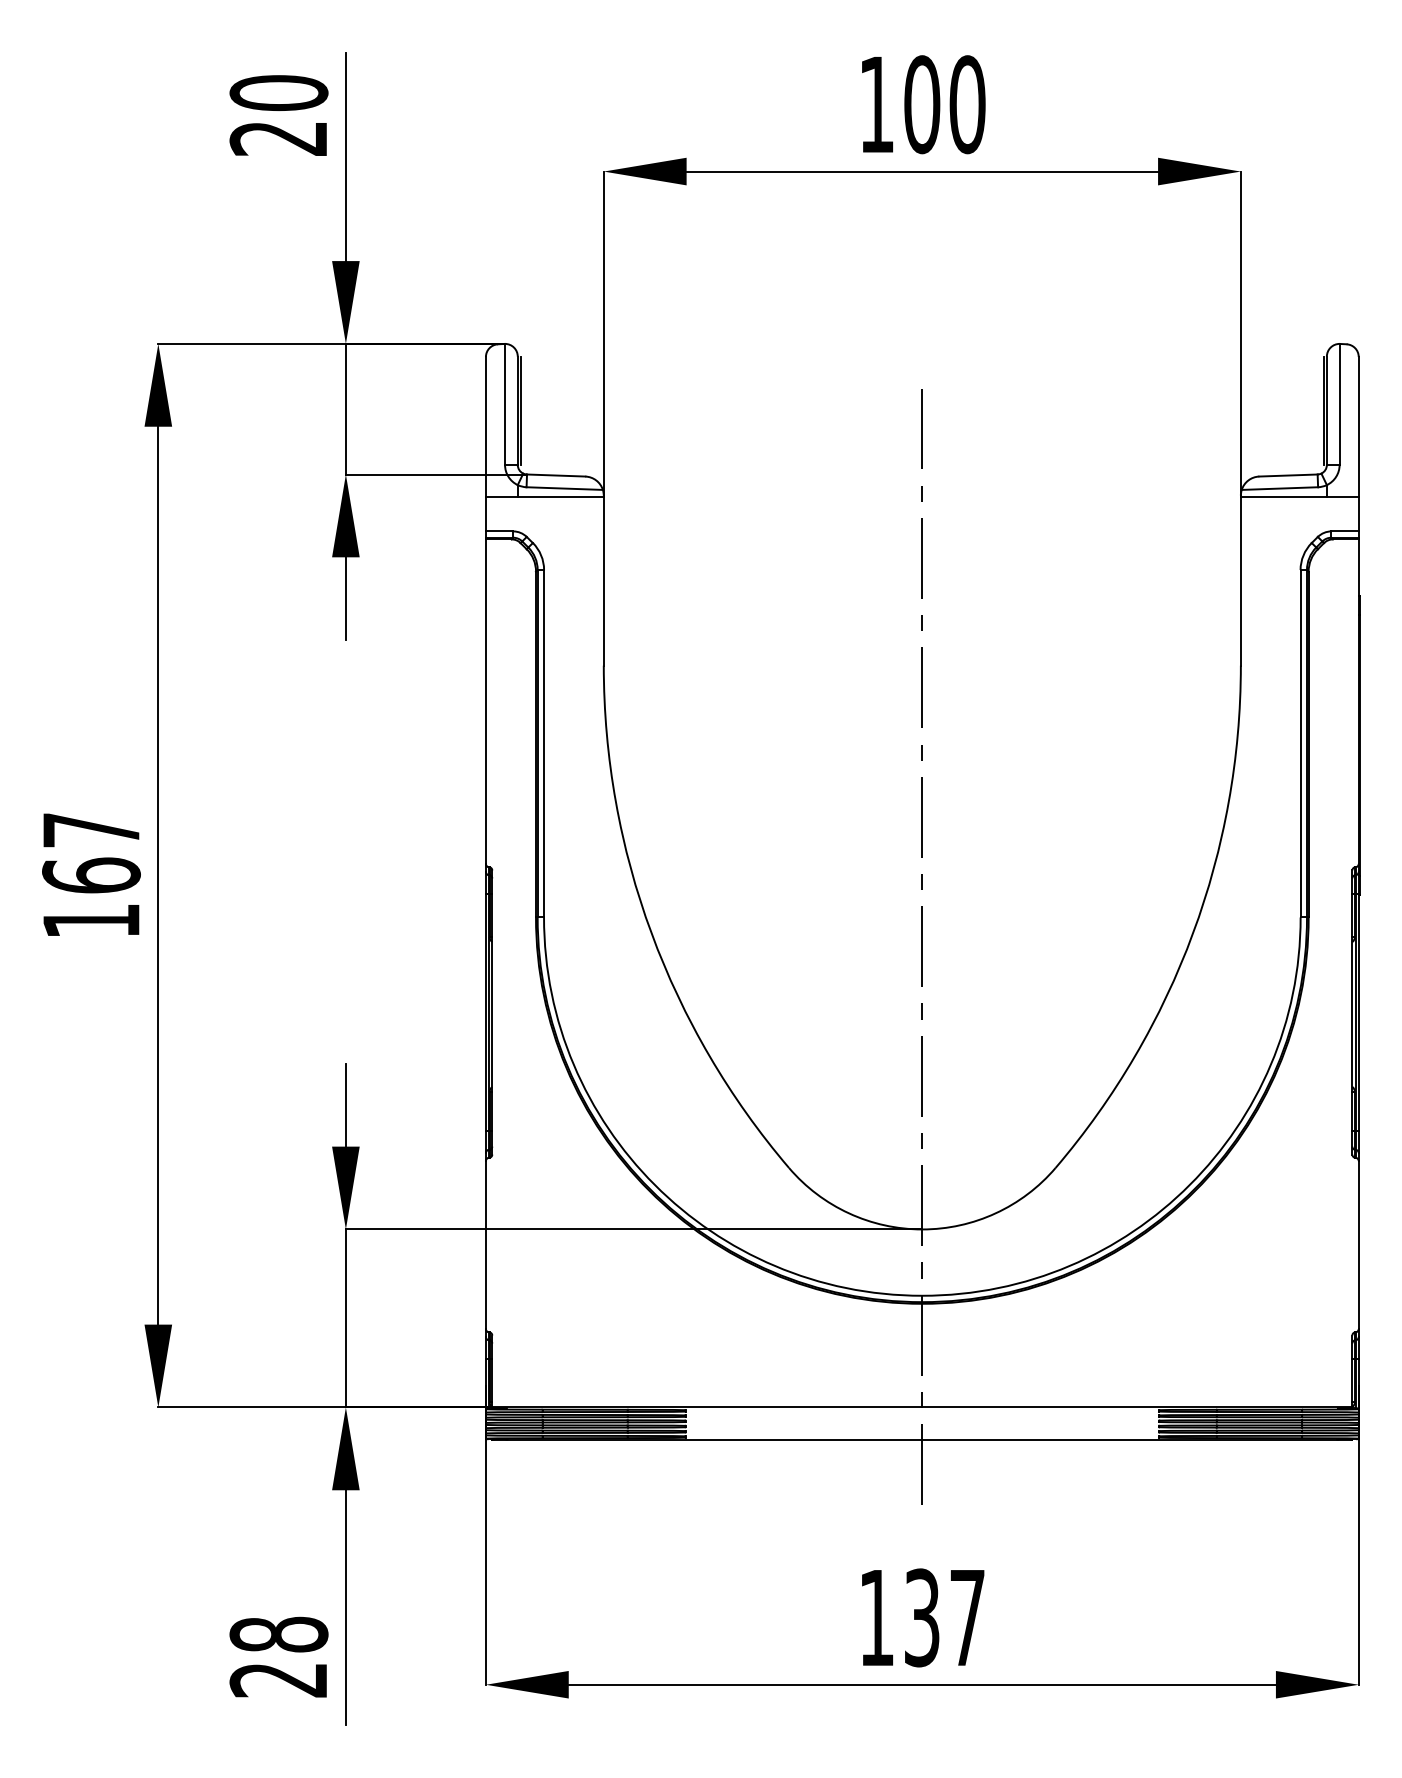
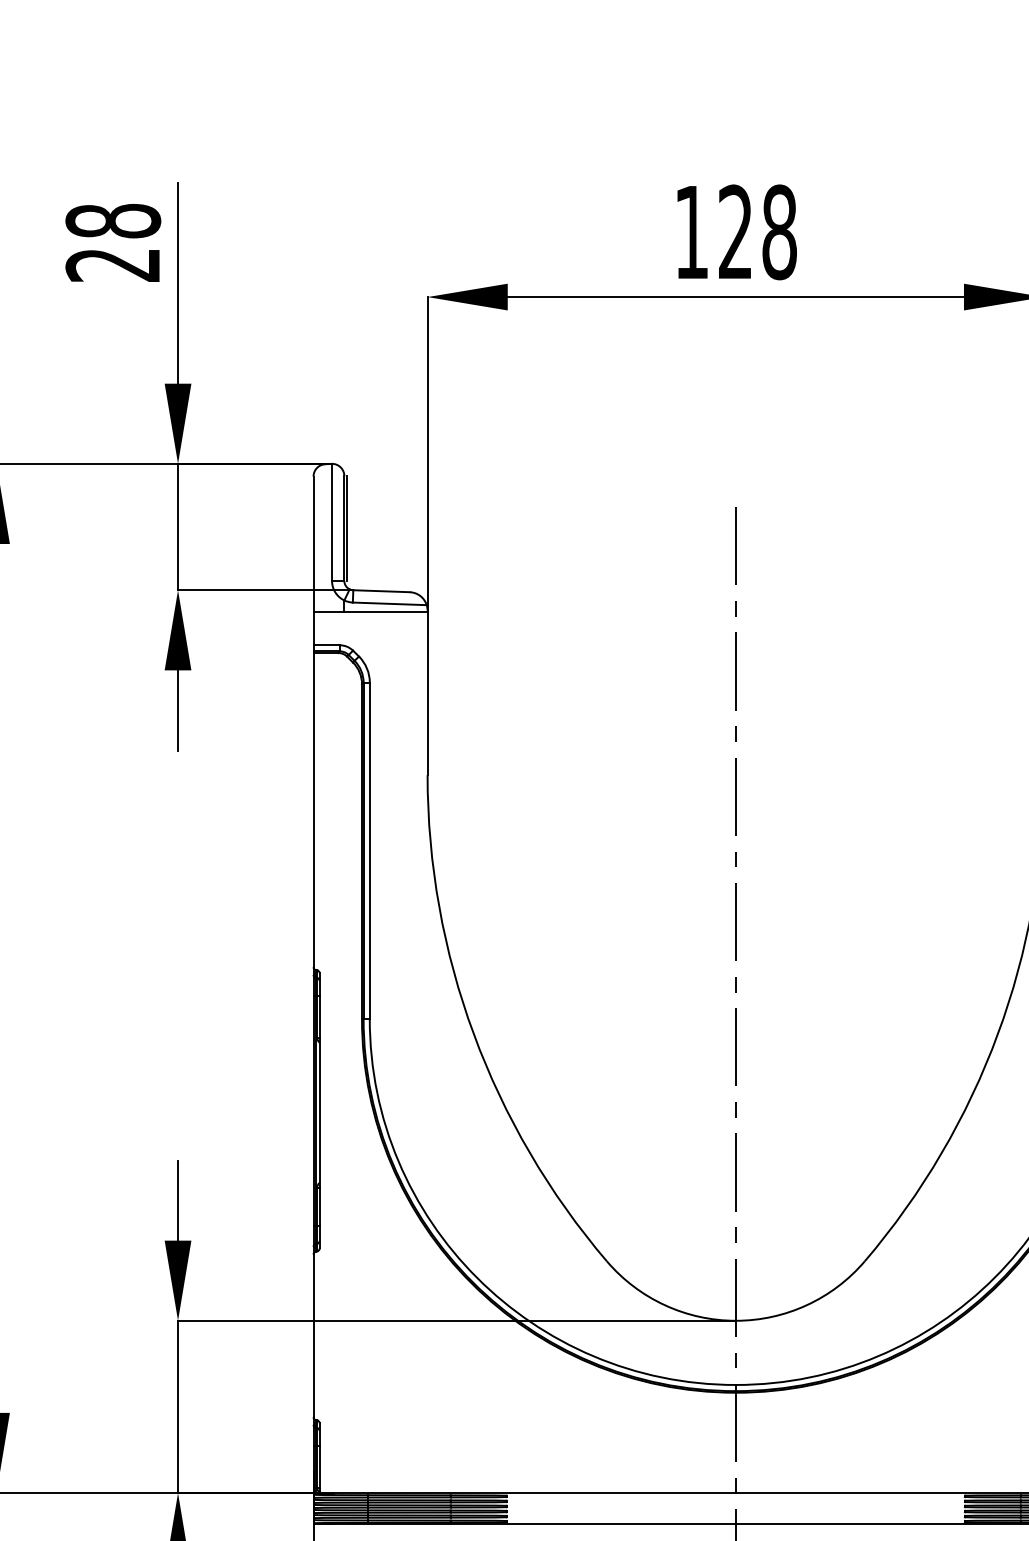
text: (278, 93) -> (112, 221), 20 -> 28
text: (944, 104) -> (757, 232), 100 -> 128

